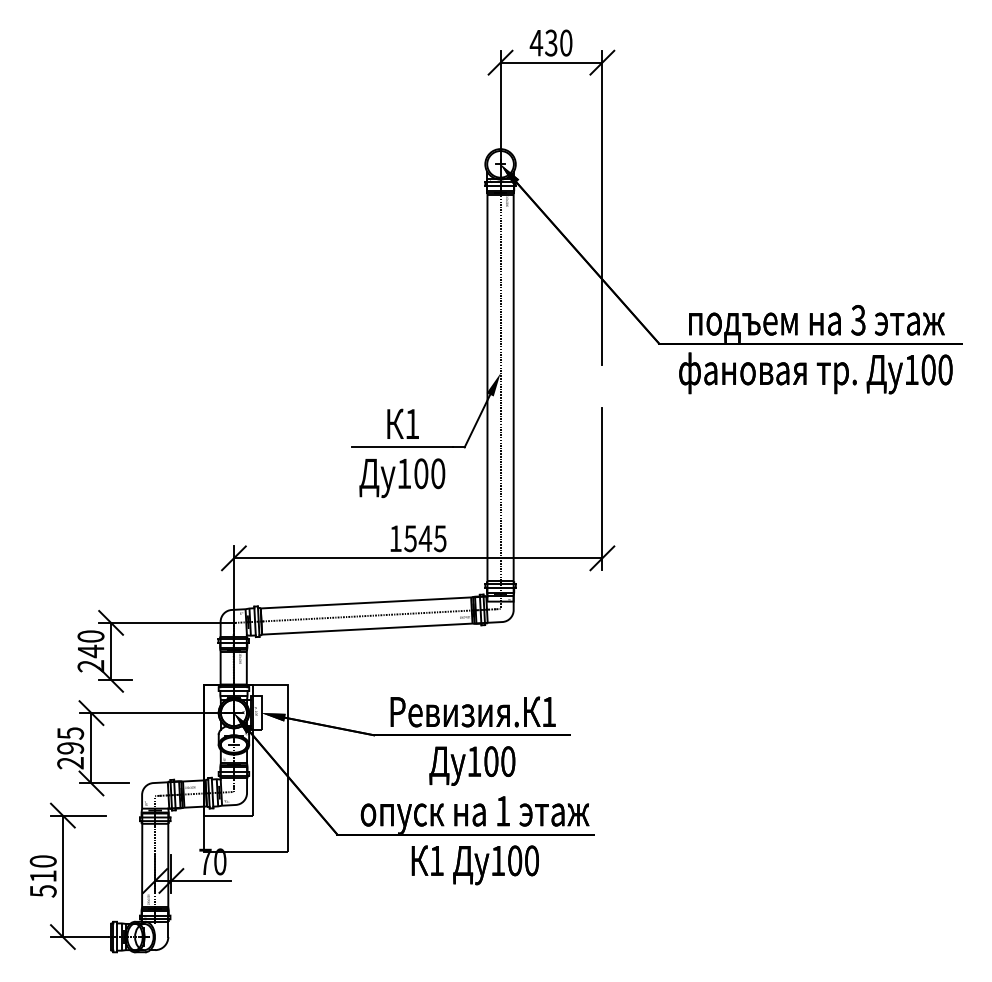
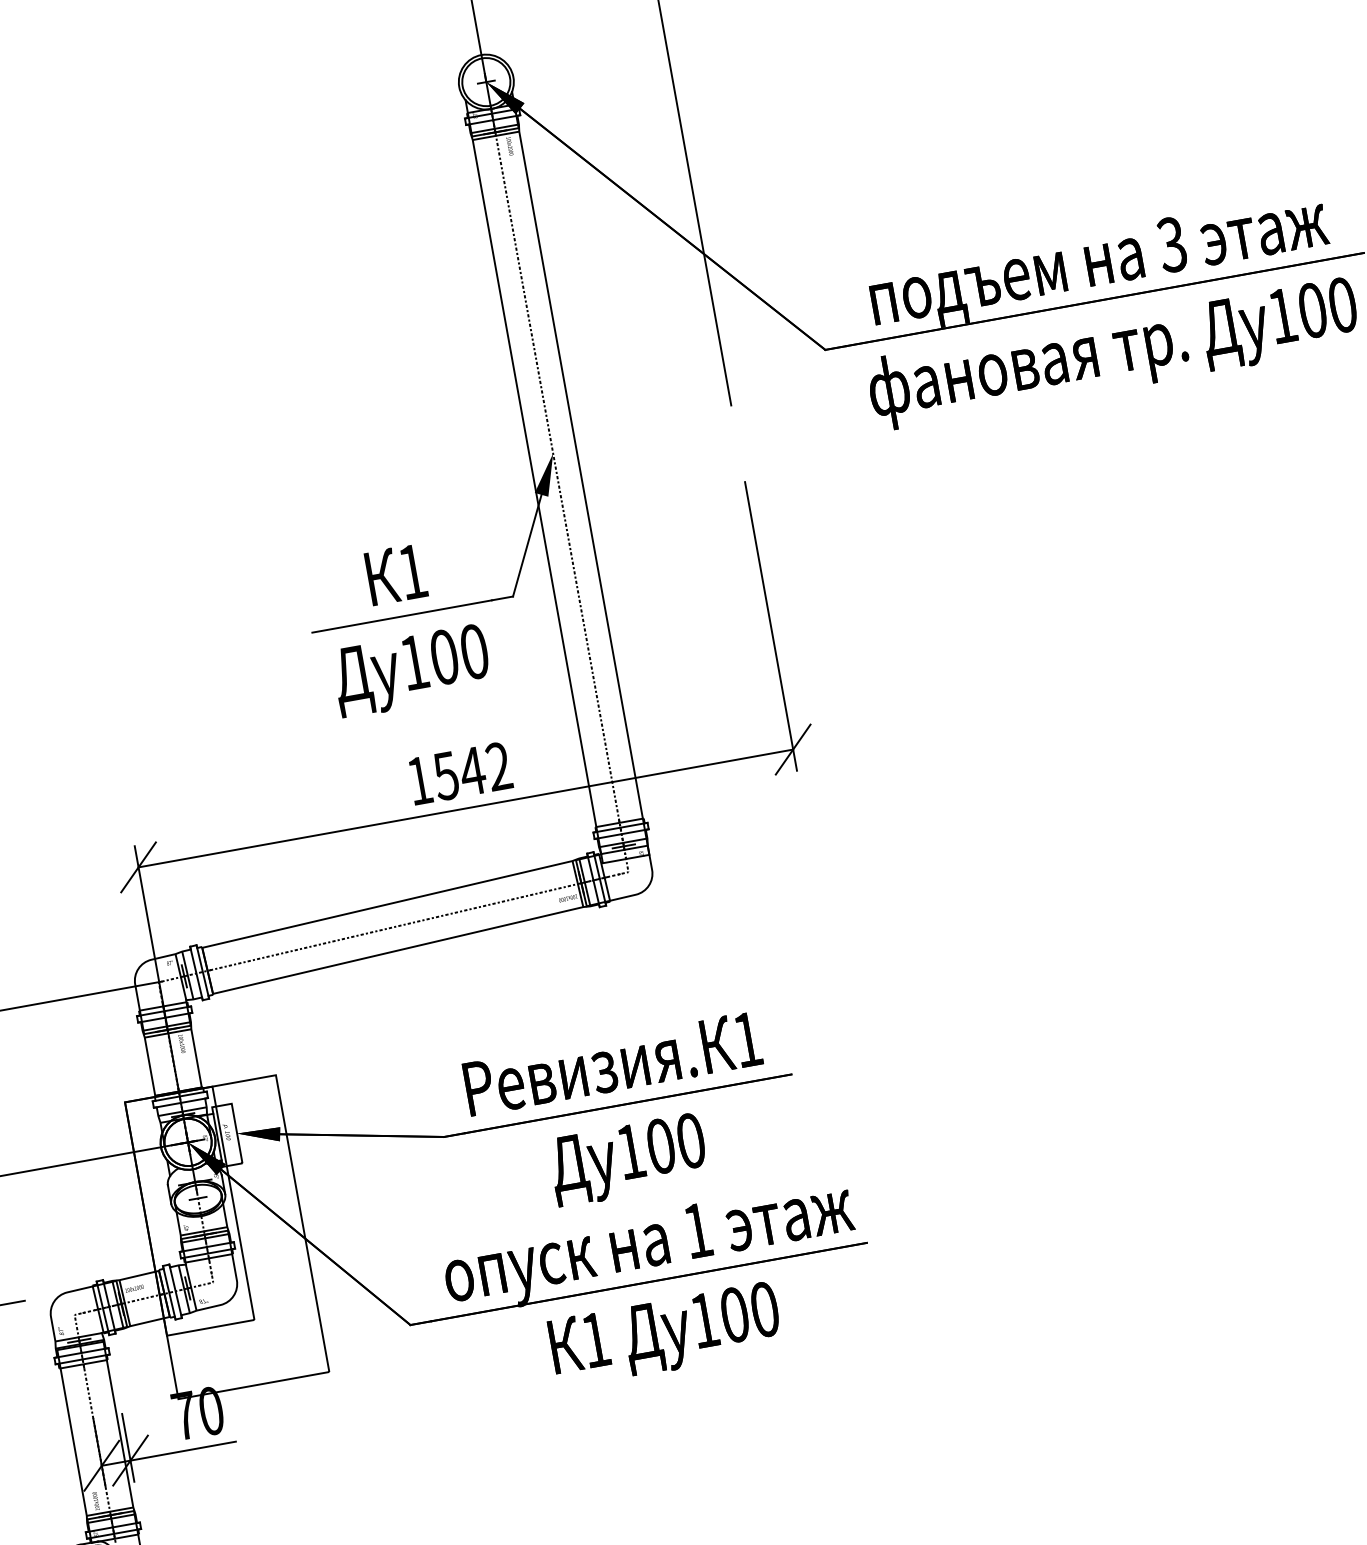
text: (440, 538) -> (499, 766), 1545 -> 1542

